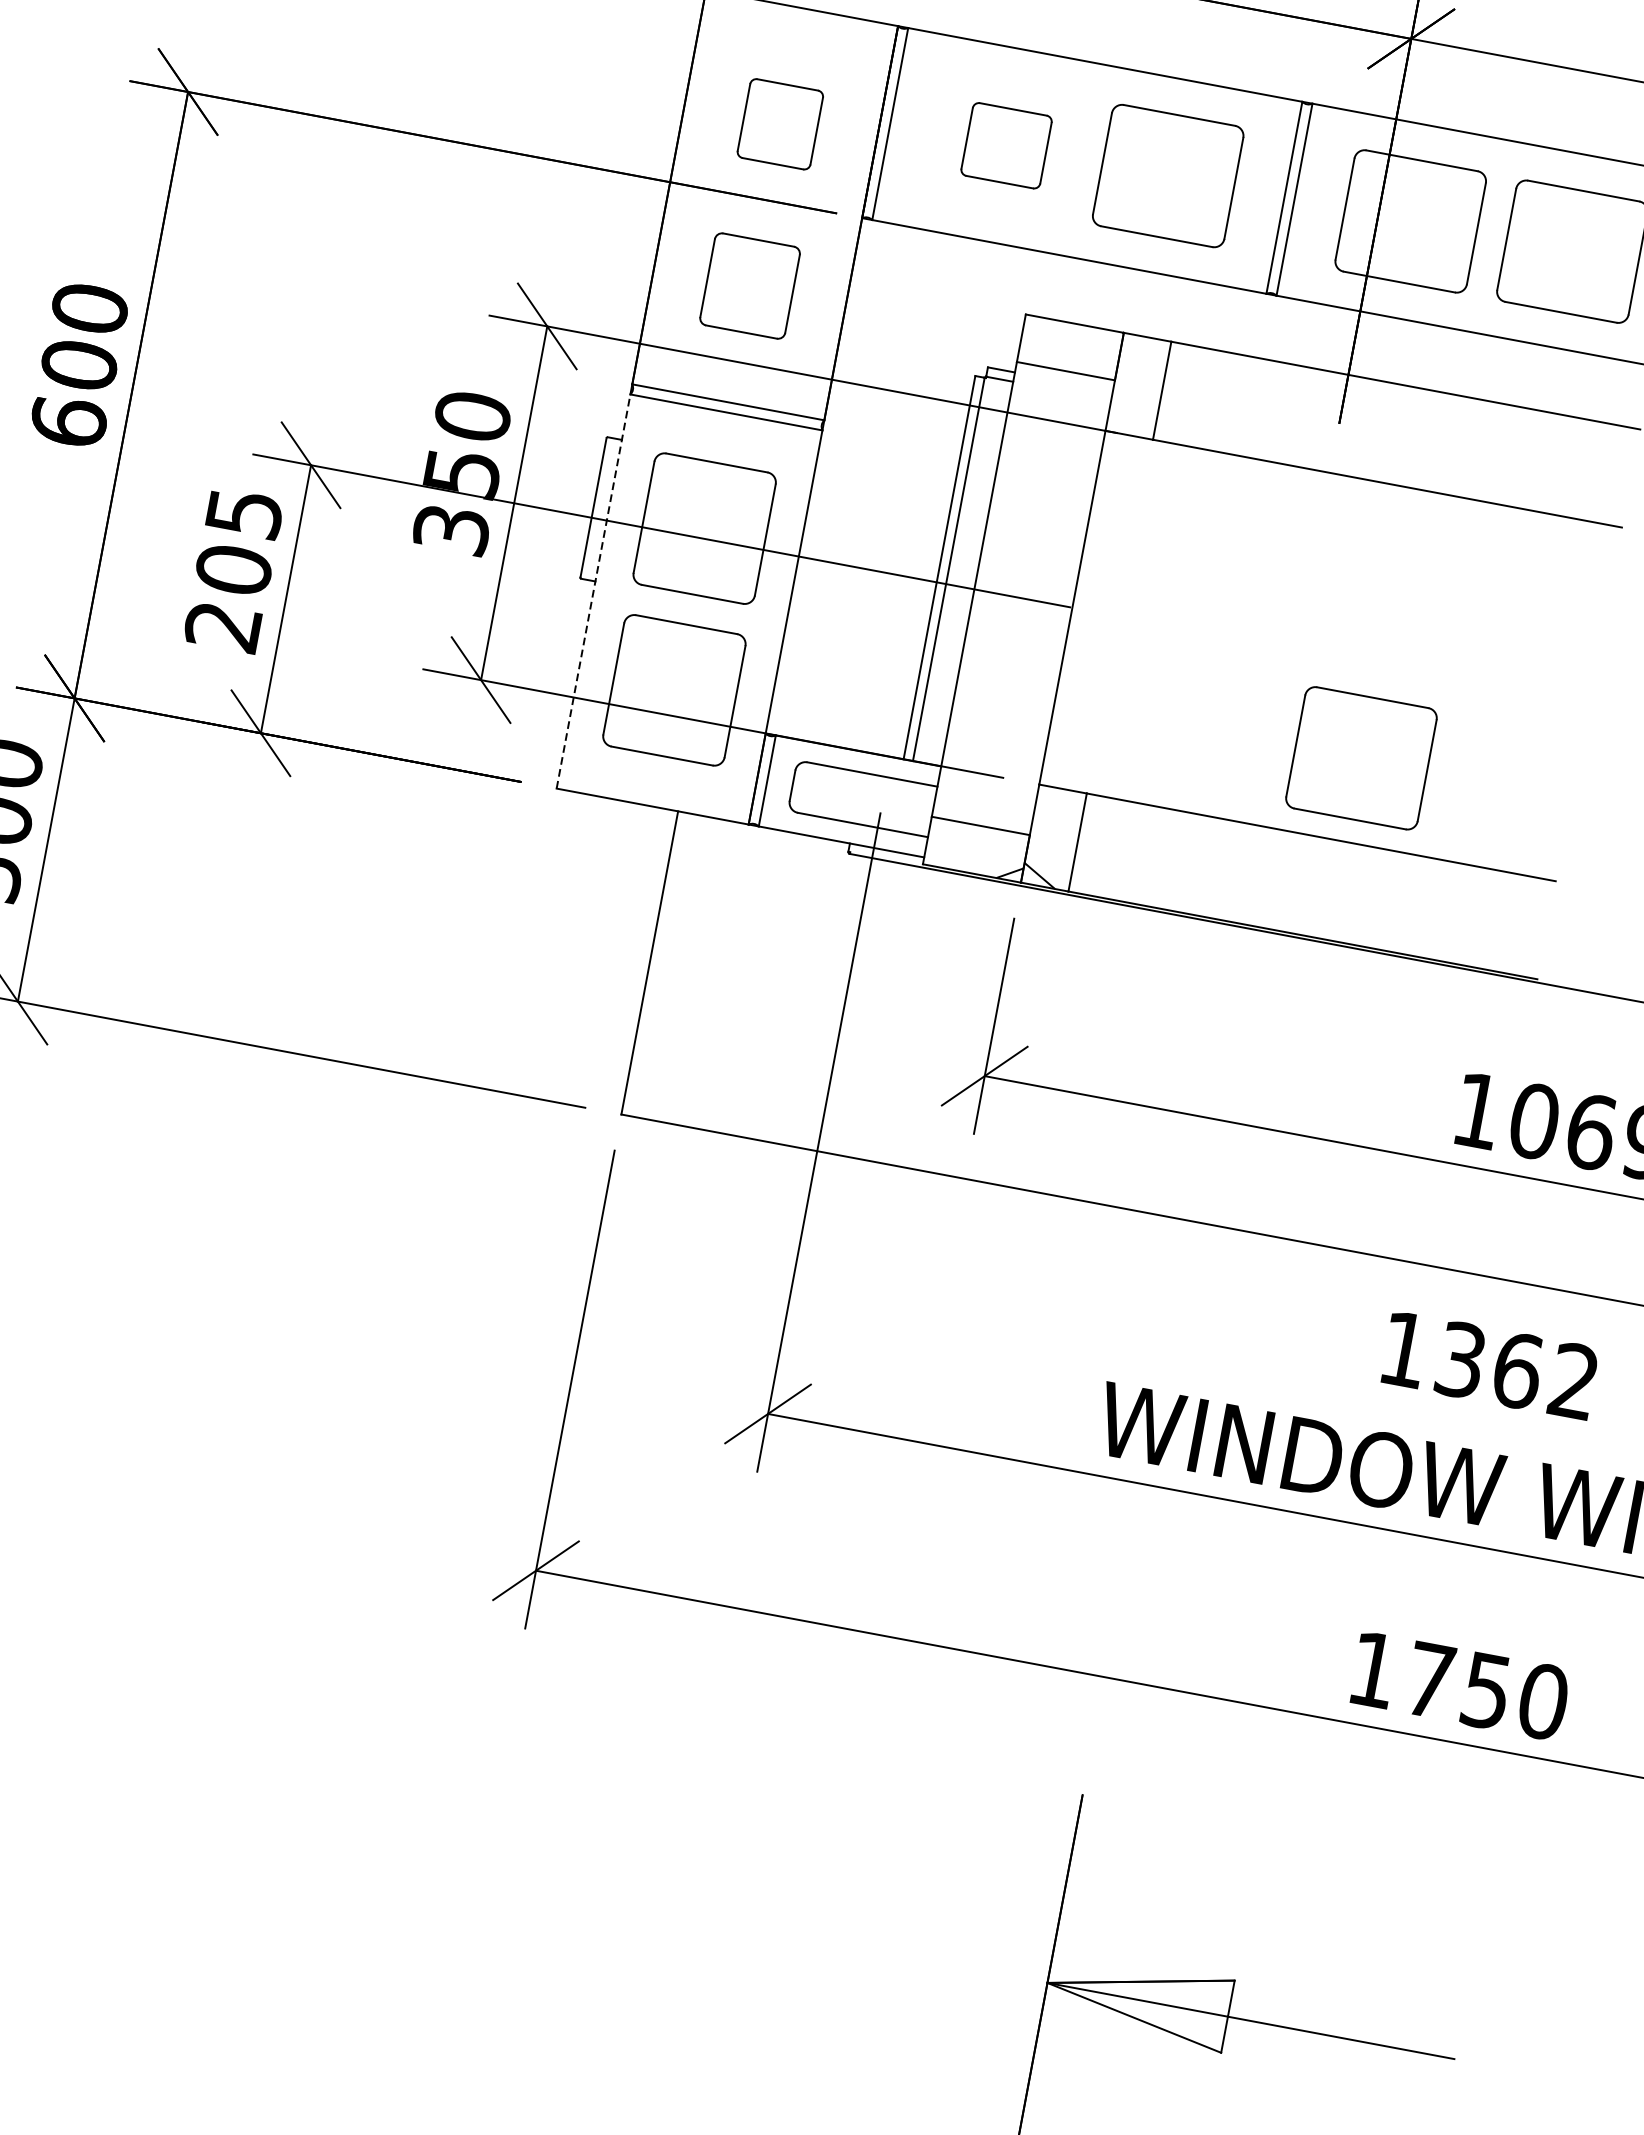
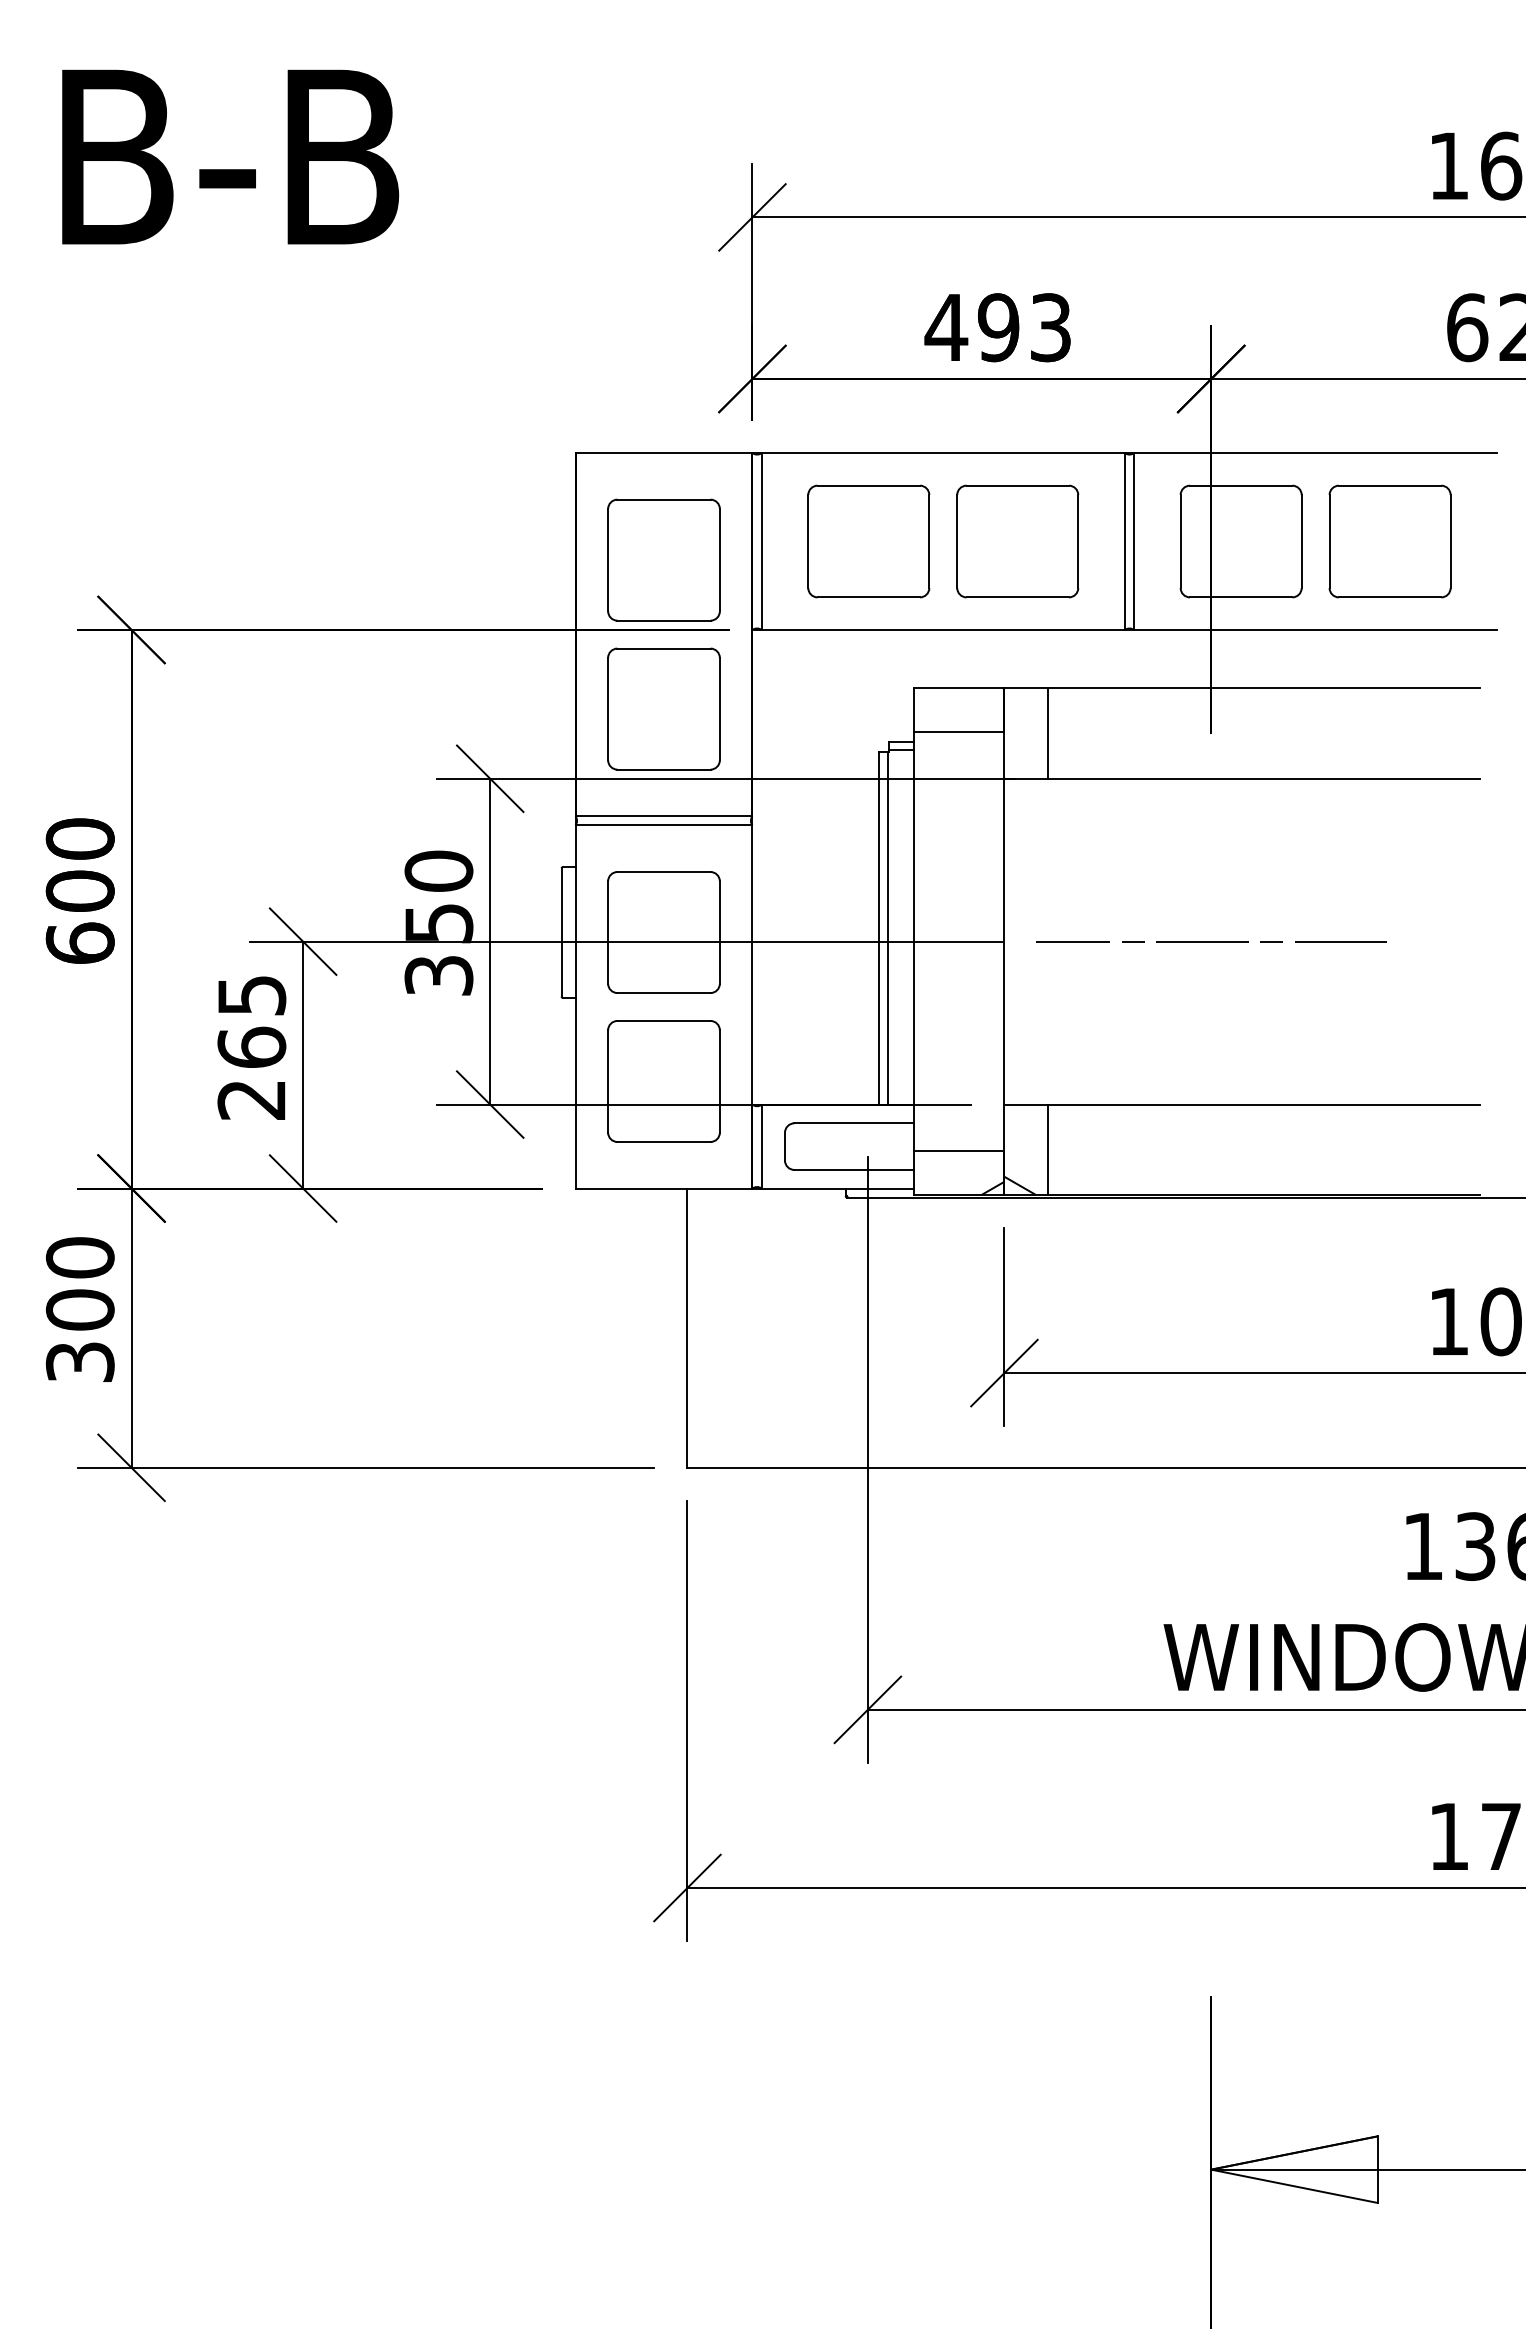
part: (779, 123) -> (663, 559), size x1.67
part: (1006, 145) -> (868, 541), size x1.67
part: (749, 285) -> (663, 708), size x1.43
text: (233, 569) -> (251, 1047), 205 -> 265
line: (593, 592) -> (575, 1007), dashed -> solid
line: (1297, 649) -> (1211, 941), added
part: (1361, 758) -> (1286, 1027), removed

